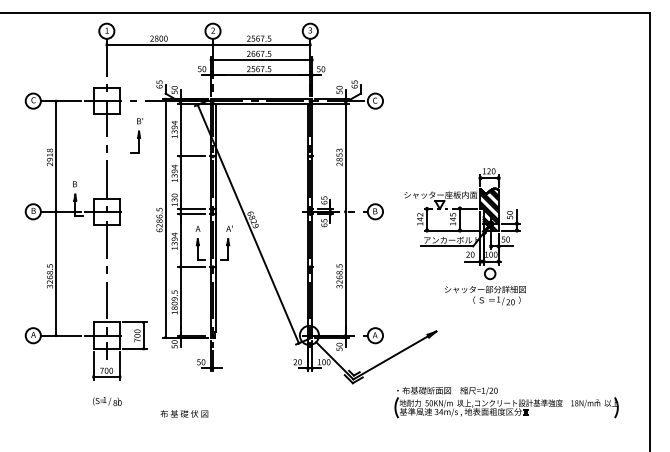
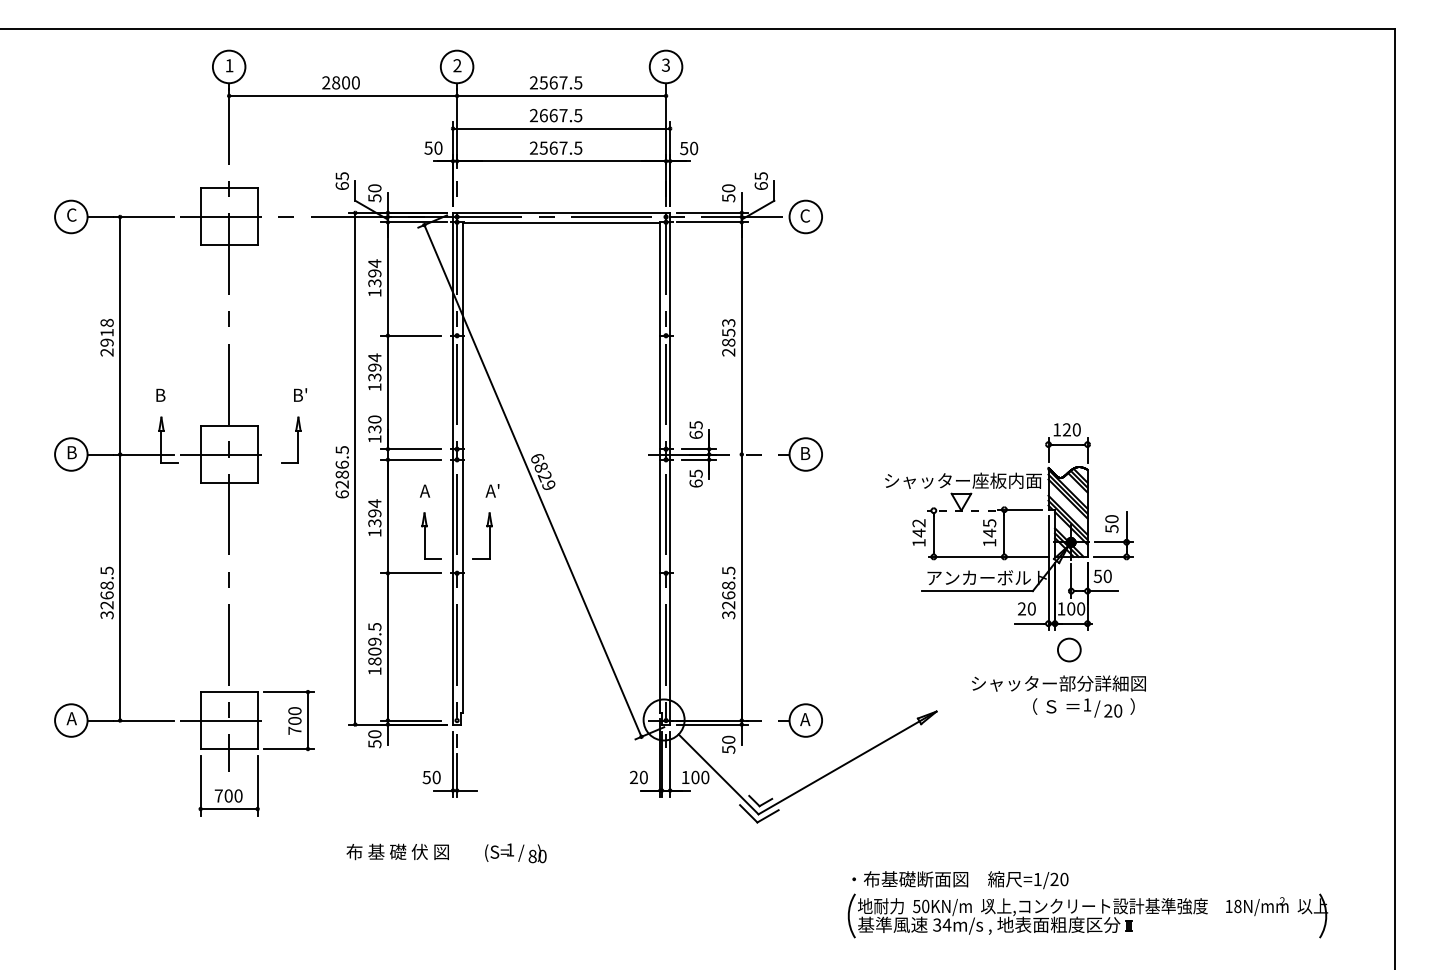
part: (136, 135) -> (292, 425), moved
part: (464, 236) -> (1014, 569), moved
text: (107, 401) -> (516, 853), moved
part: (506, 402) -> (1087, 904), moved
text: (184, 413) -> (398, 851), moved

